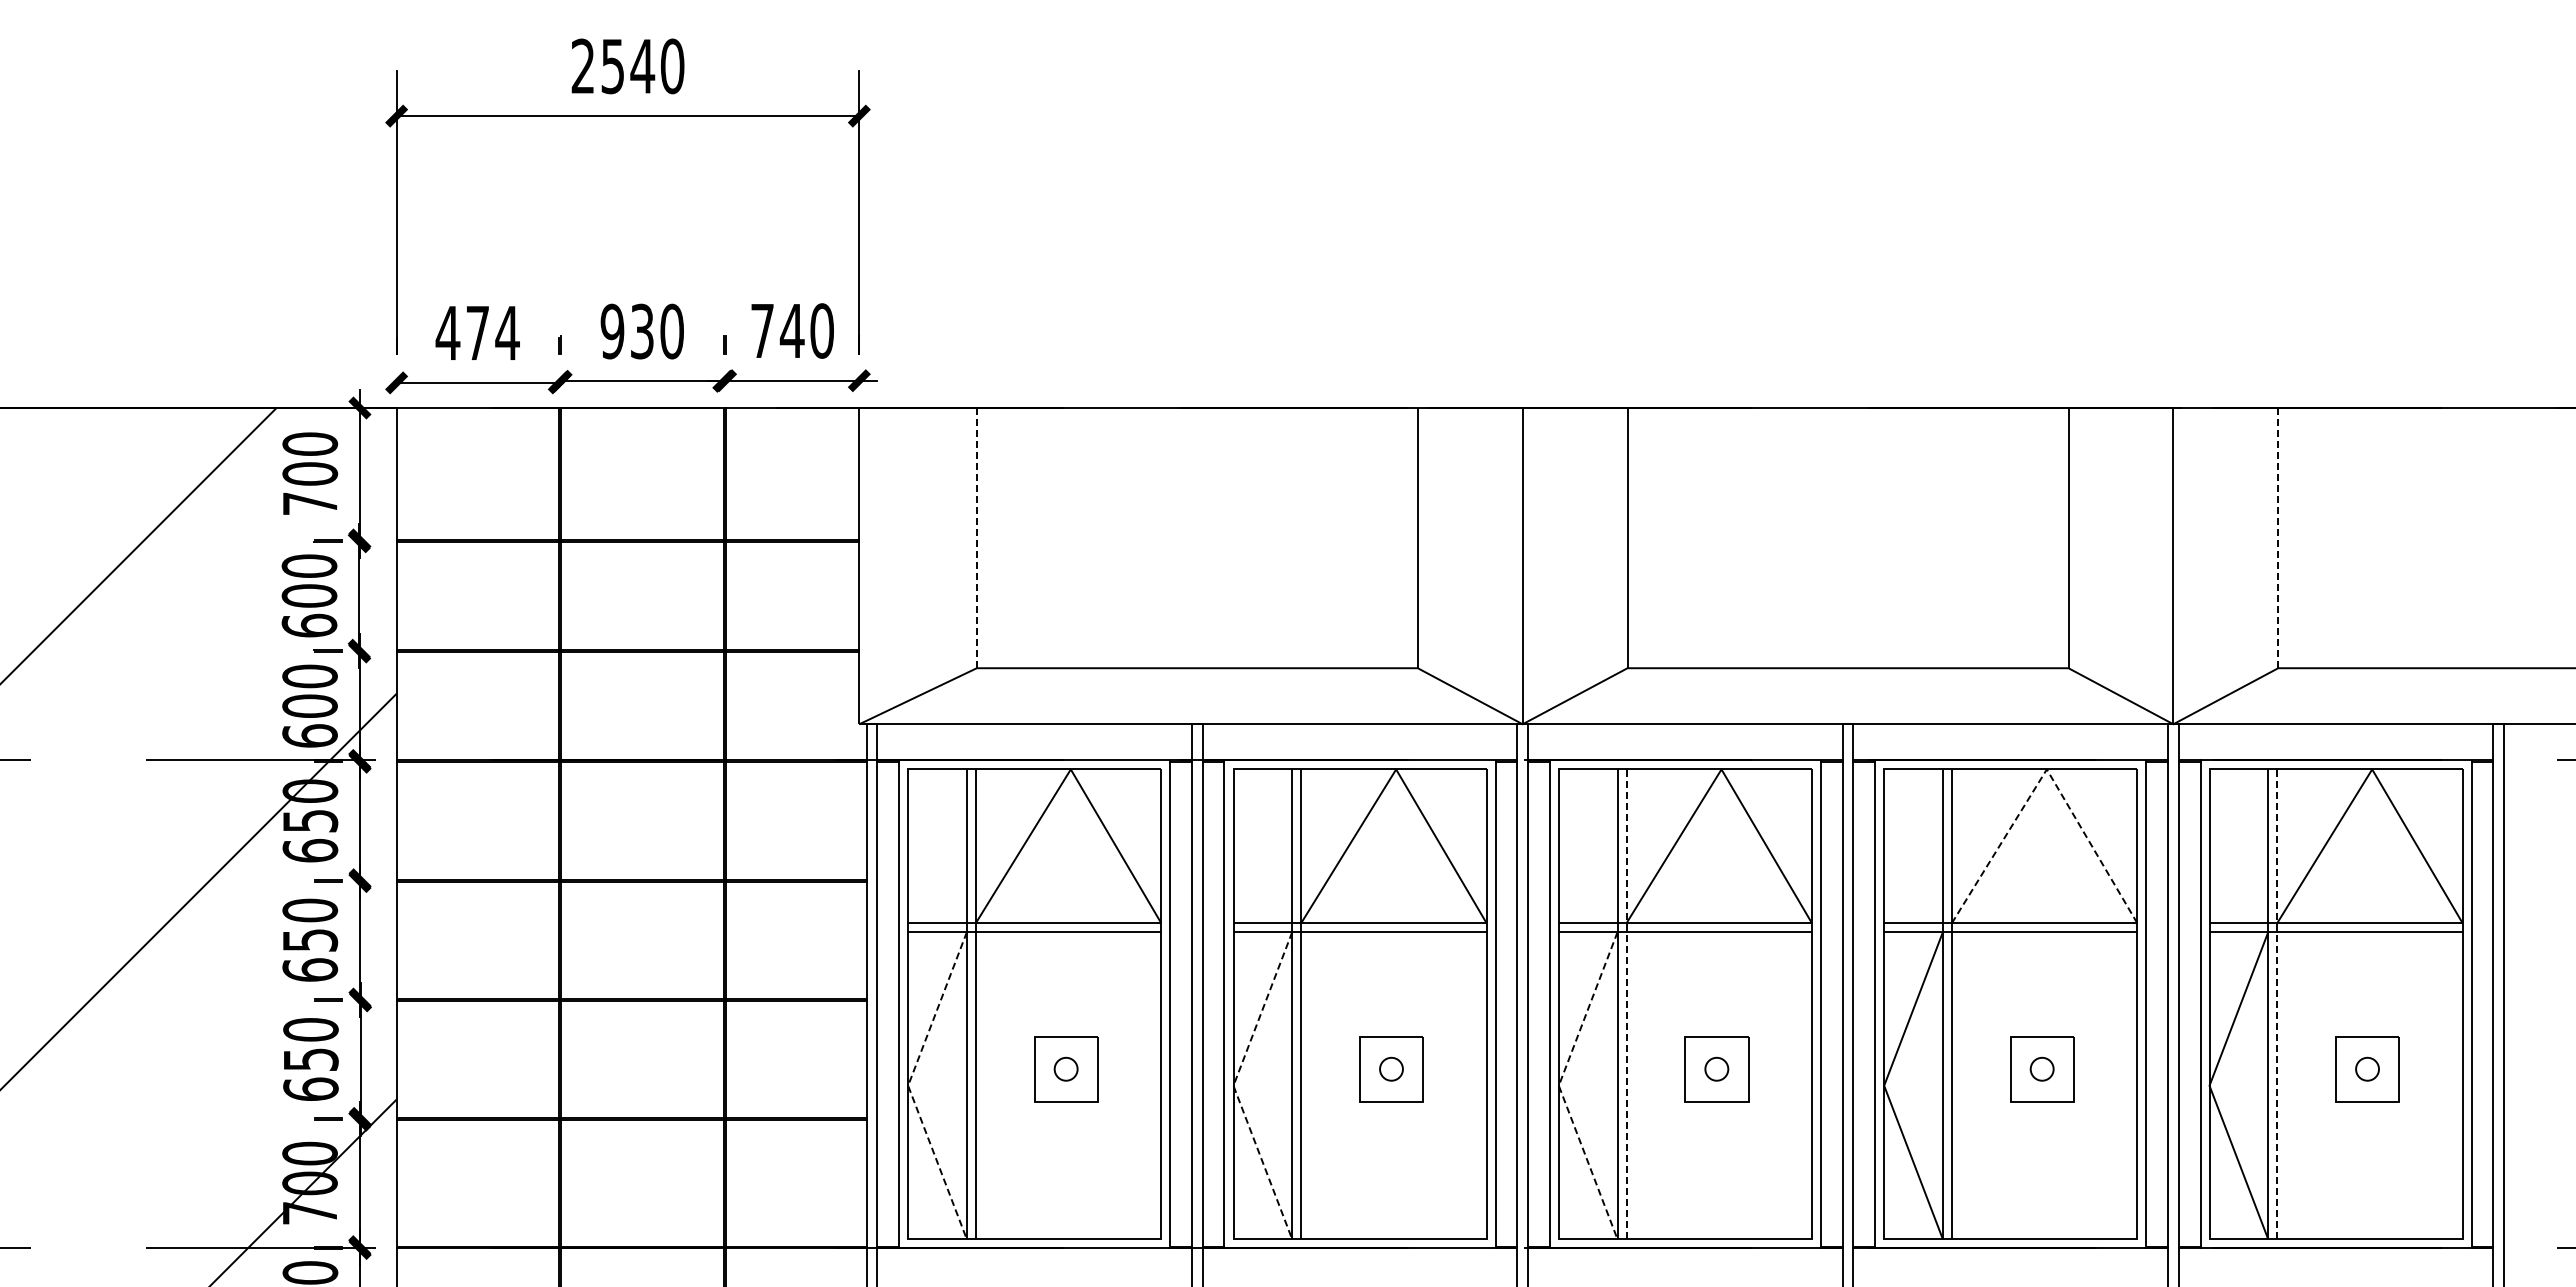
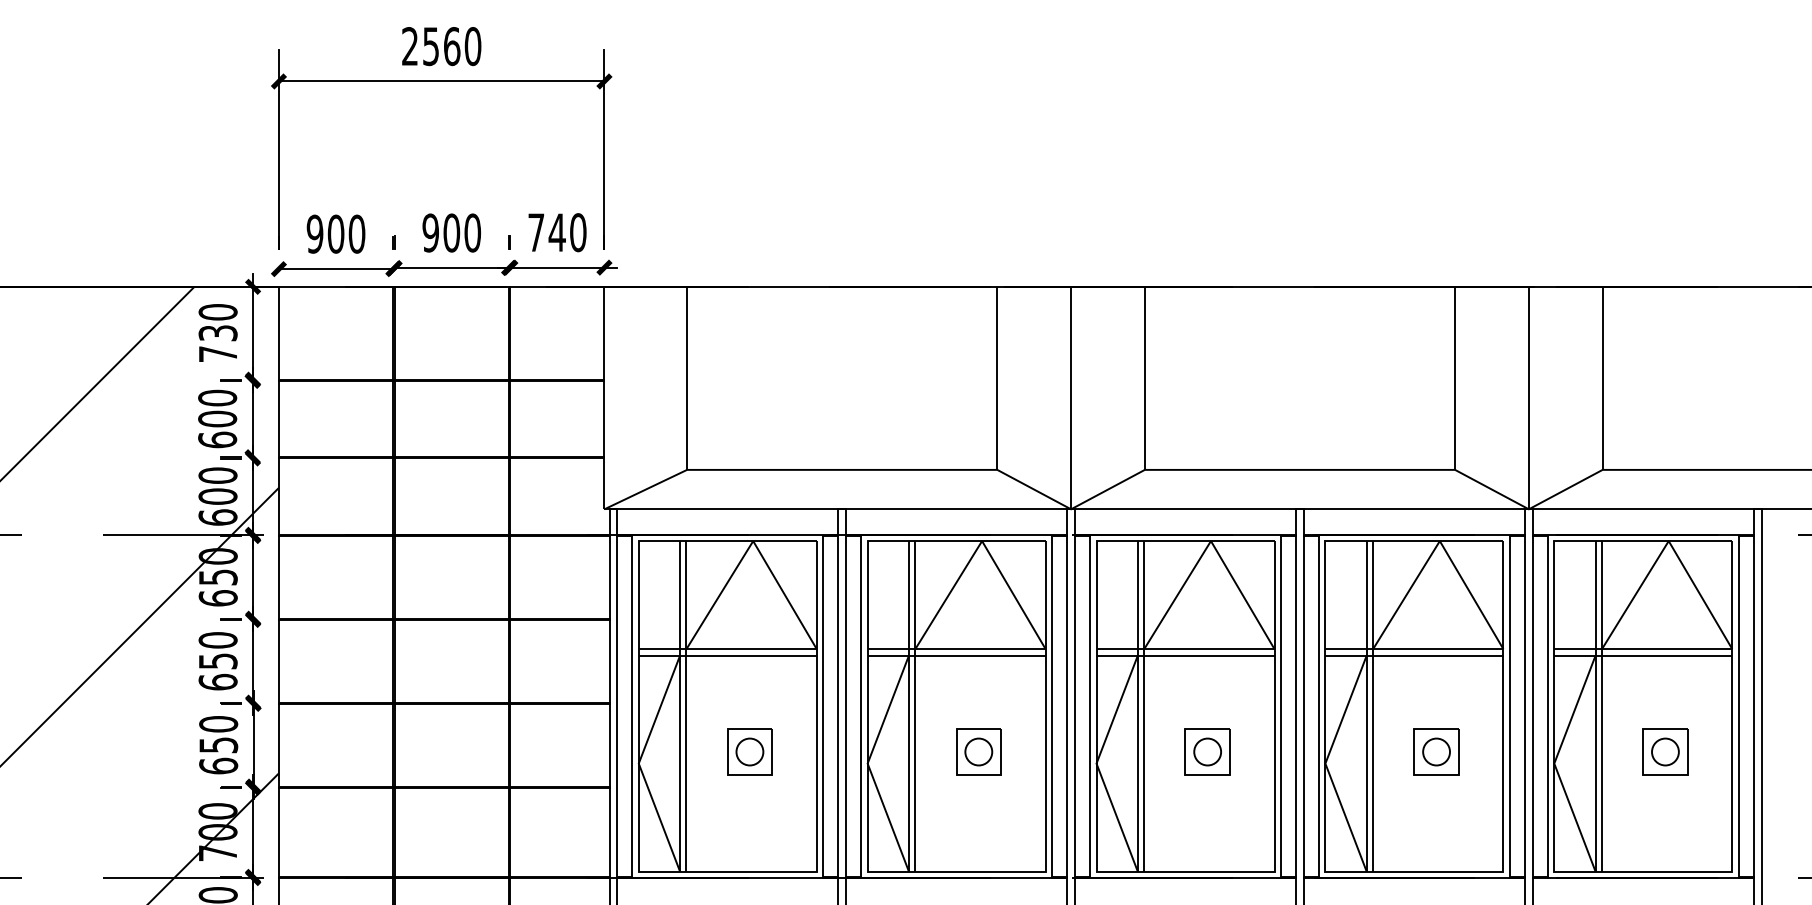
text: (642, 66) -> (451, 46), 2540 -> 2560
text: (642, 331) -> (451, 233), 930 -> 900
text: (477, 333) -> (335, 234), 474 -> 900
text: (310, 473) -> (218, 332), 700 -> 730
line: (976, 538) -> (686, 378), dashed -> solid
line: (2278, 538) -> (1602, 378), dashed -> solid
line: (2046, 770) -> (1439, 541), dashed -> solid
line: (1626, 1004) -> (1144, 706), dashed -> solid
line: (2277, 1004) -> (1602, 706), dashed -> solid
circle: (1066, 1069) -> (750, 752), size x1.67
circle: (1391, 1069) -> (978, 752), size x1.67
circle: (1716, 1069) -> (1207, 752), size x1.67
circle: (2042, 1069) -> (1436, 752), size x1.67
circle: (2367, 1069) -> (1665, 752), size x1.67
line: (908, 1085) -> (639, 763), dashed -> solid
line: (1233, 1085) -> (867, 763), dashed -> solid
line: (1558, 1085) -> (1096, 763), dashed -> solid

